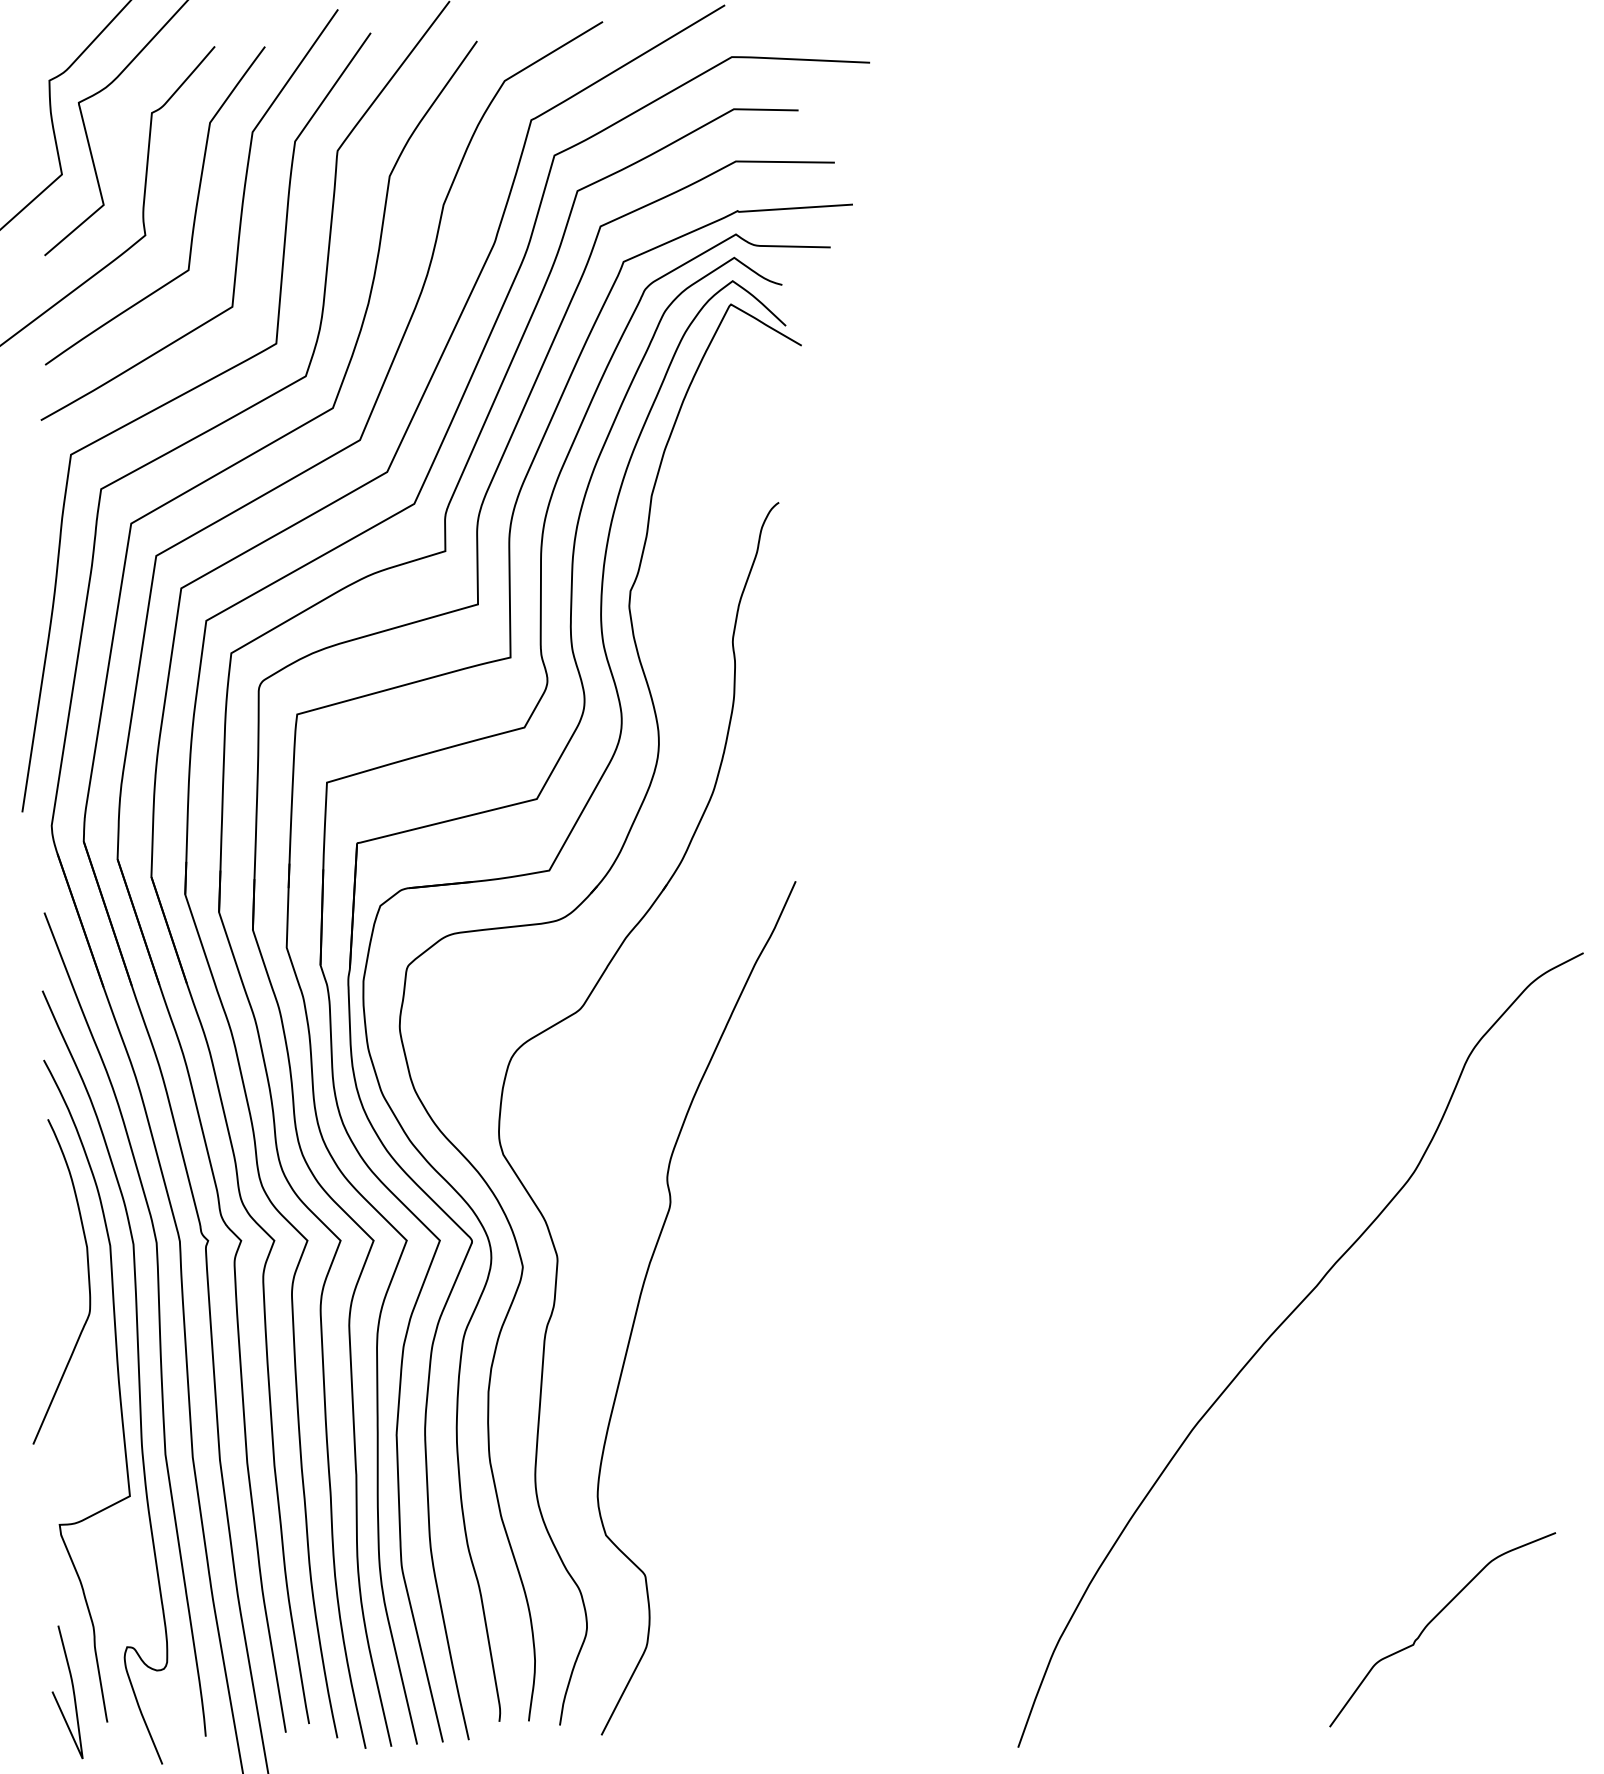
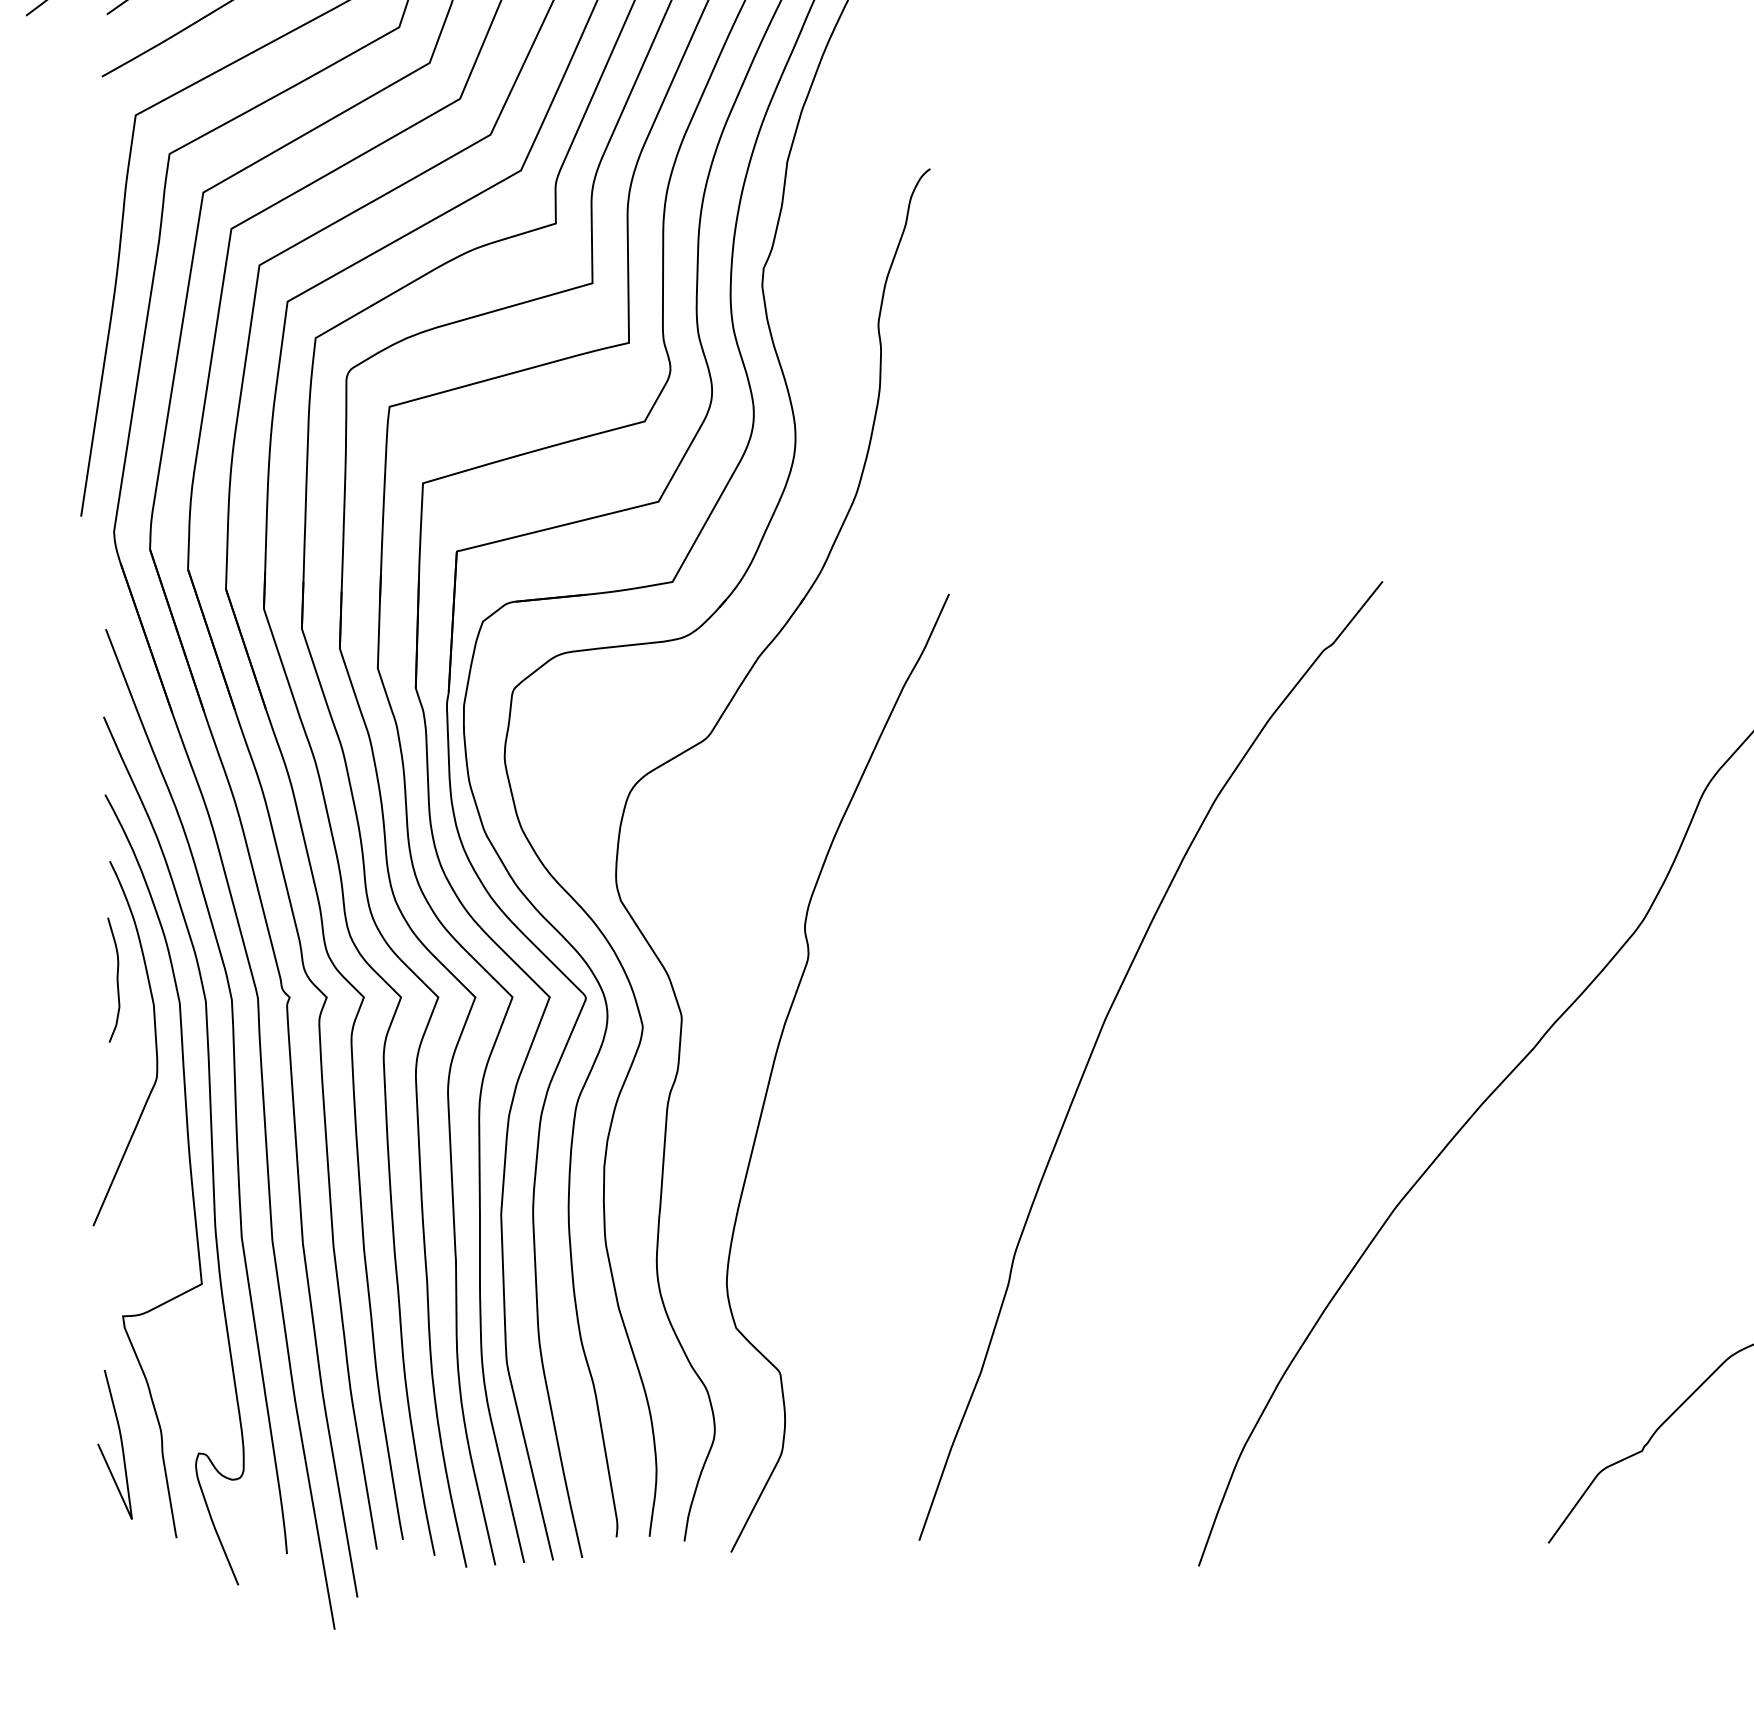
curve: (53, 1223) -> (116, 978), added
curve: (928, 1279) -> (1098, 1040), added
curve: (72, 1691) -> (120, 1443), moved

